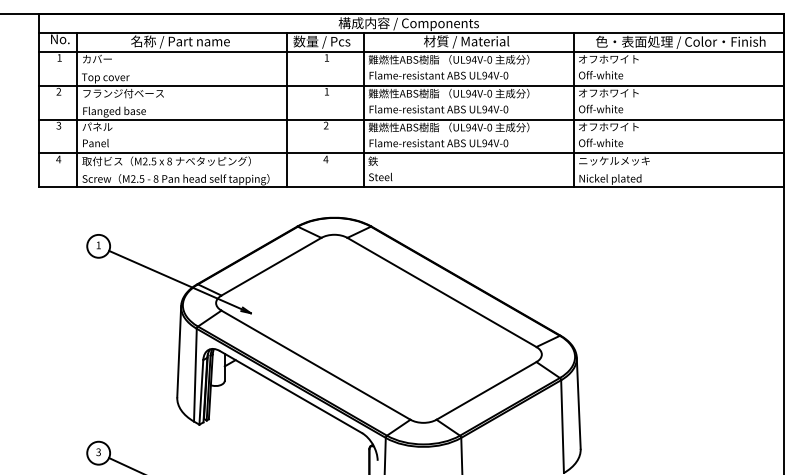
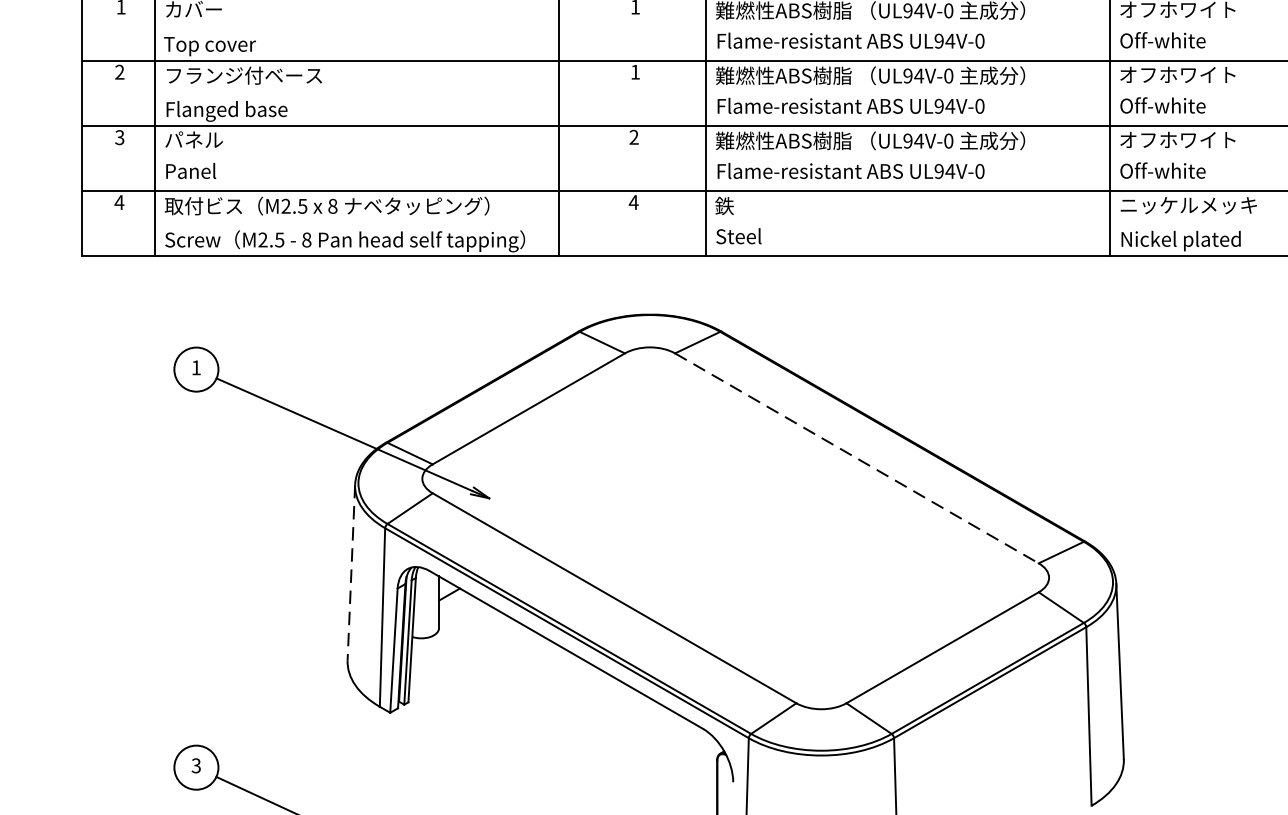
line: (442, 292) -> (857, 458), solid -> dashed
line: (179, 351) -> (351, 571), solid -> dashed

